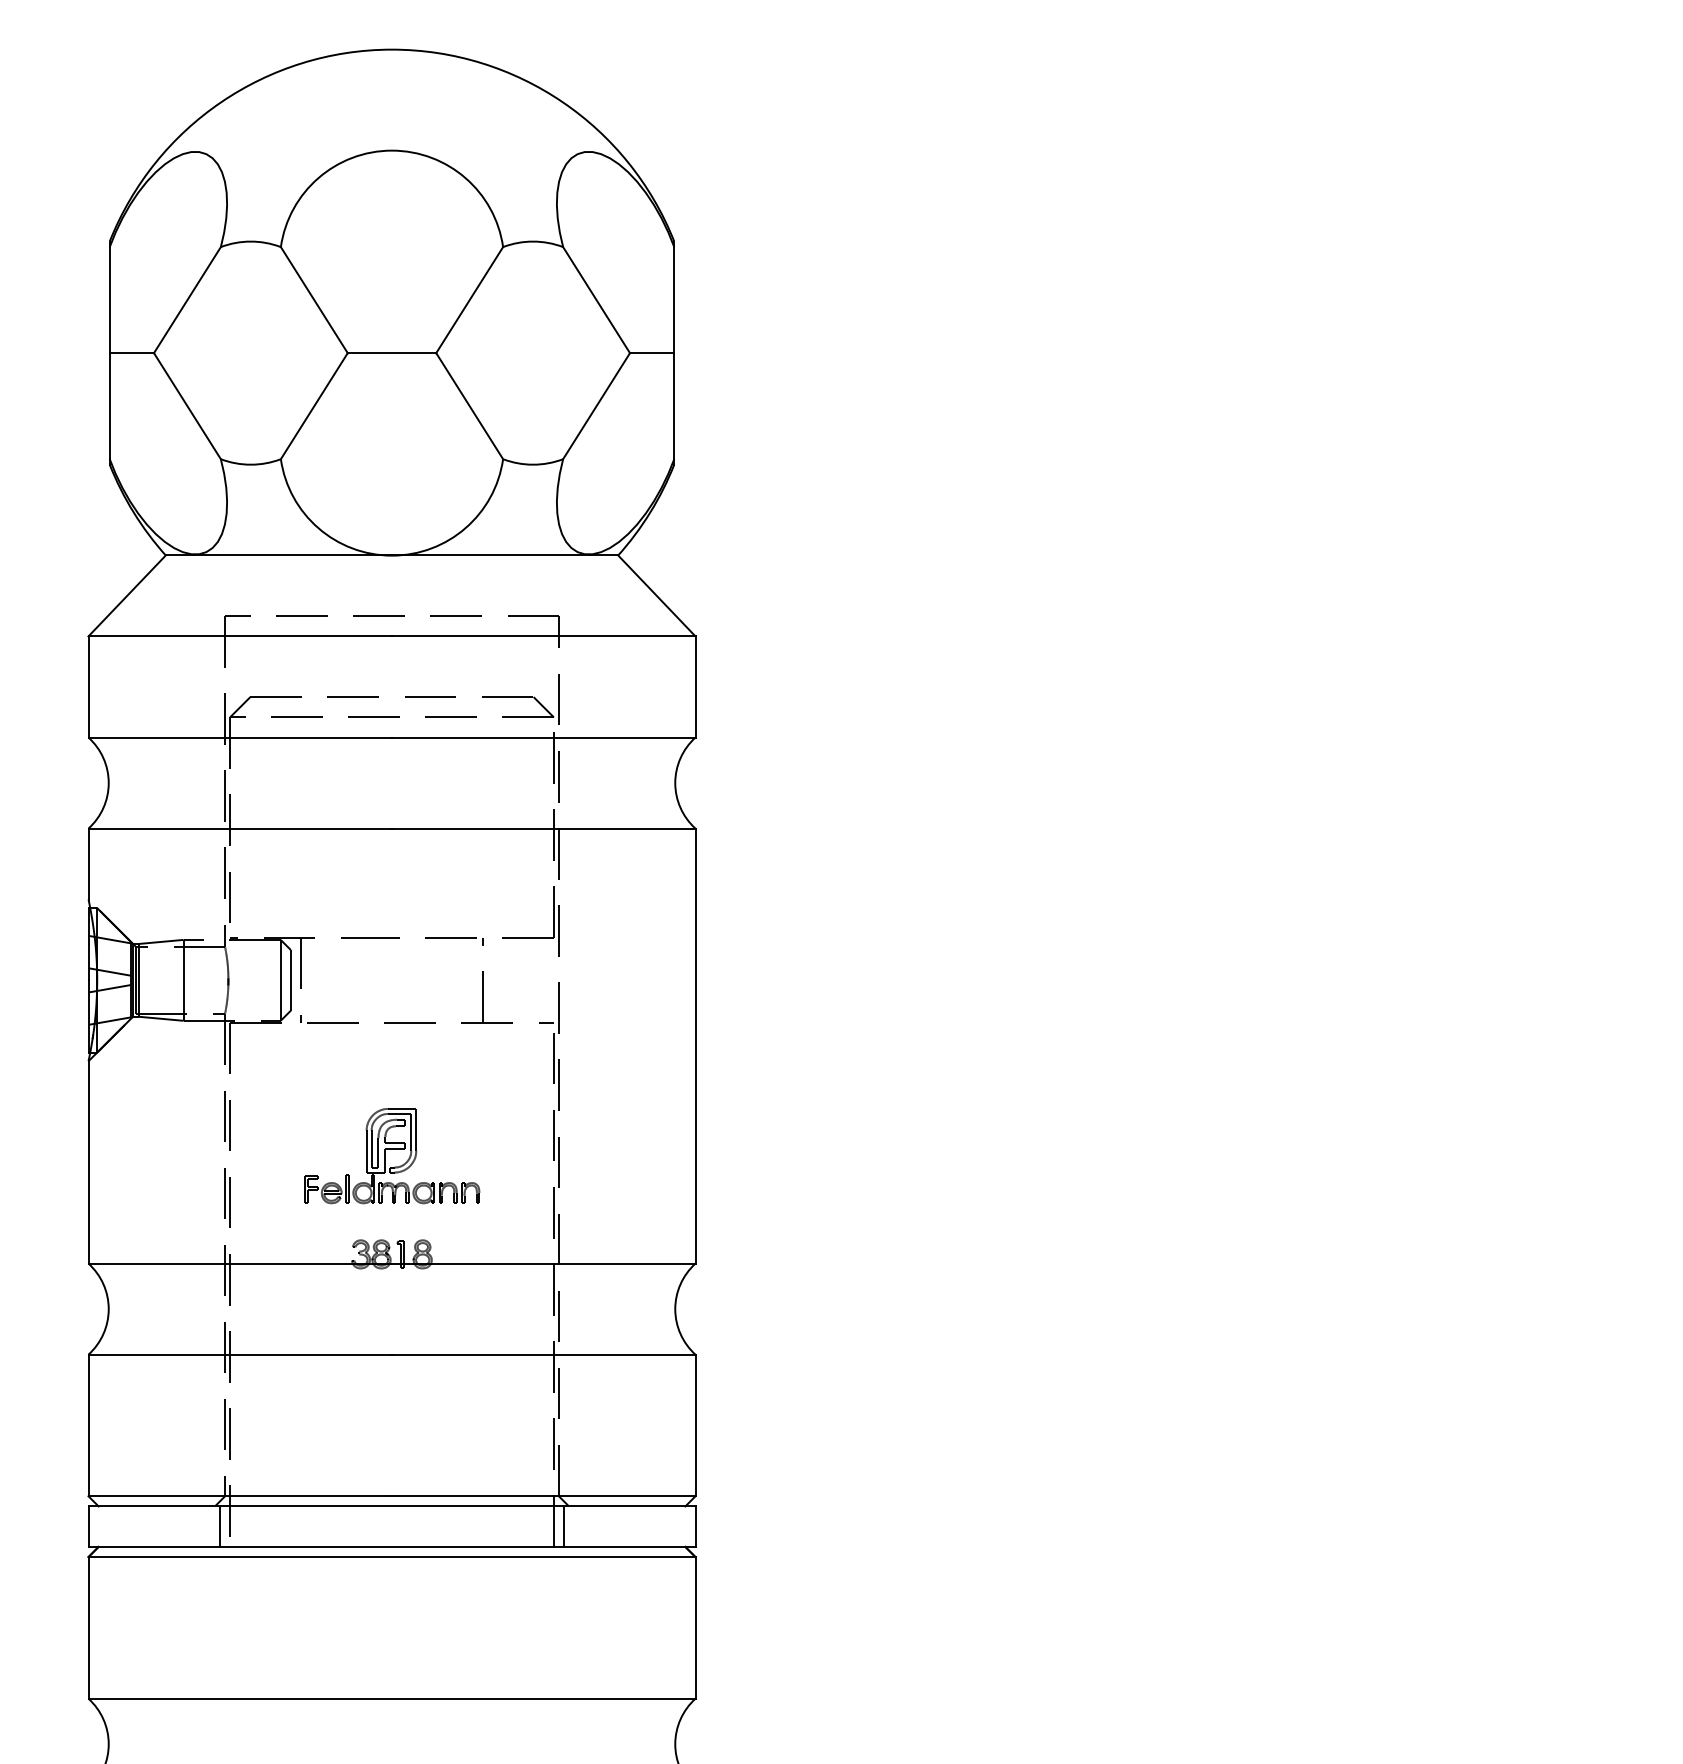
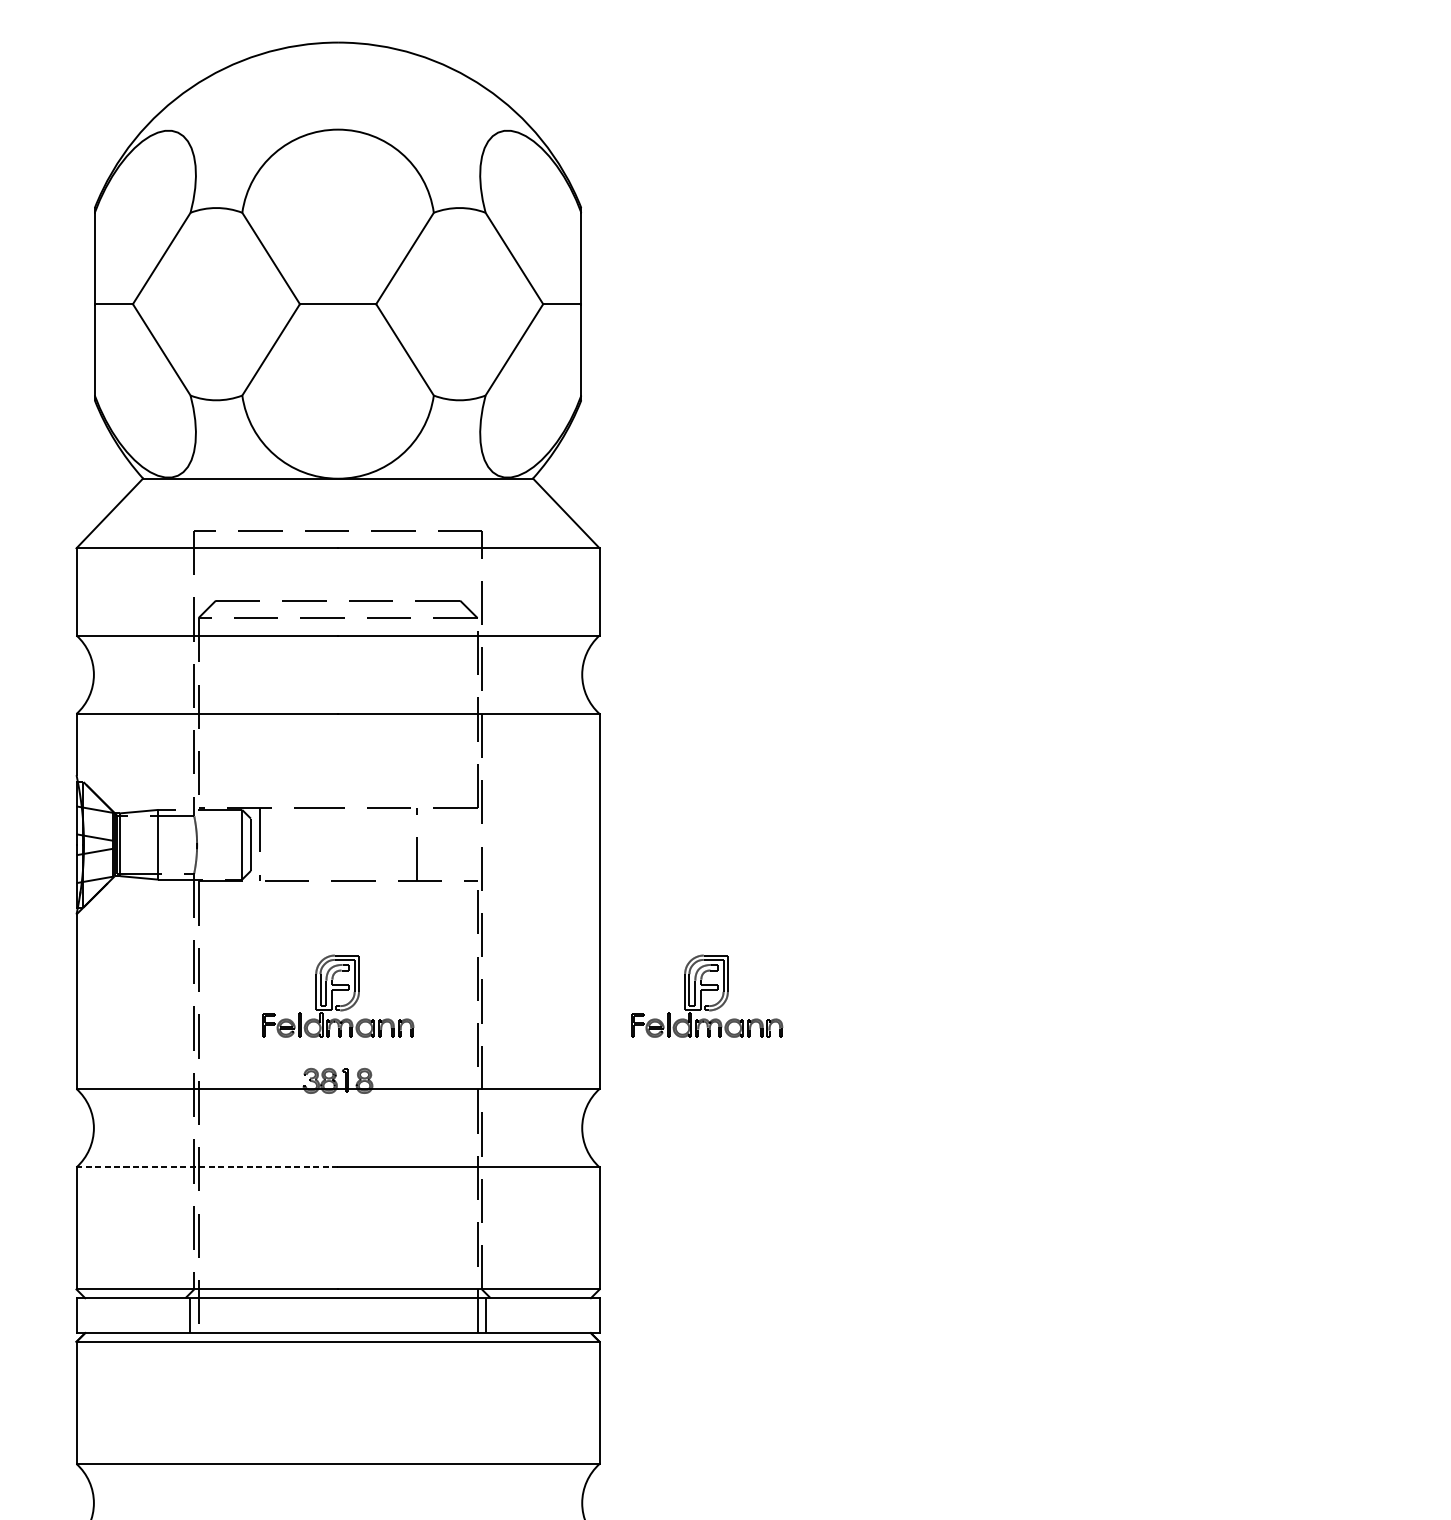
part: (820, 1149) -> (707, 990), added
line: (240, 1354) -> (207, 1167), solid -> dashed

